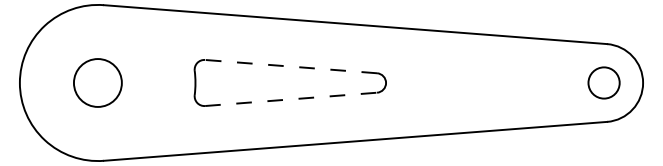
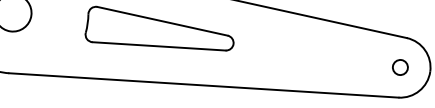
line: (290, 66) -> (162, 21), dashed -> solid
circle: (603, 82) -> (400, 67), size x0.62
line: (291, 99) -> (159, 46), dashed -> solid

